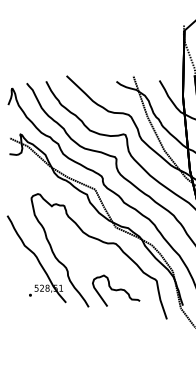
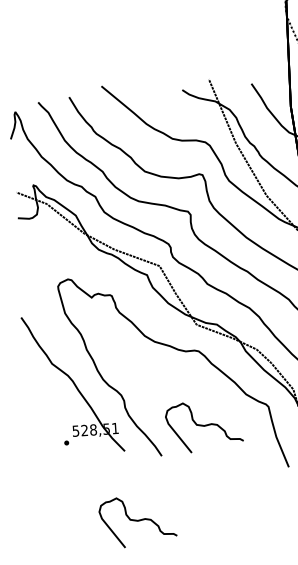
curve: (71, 346) -> (138, 521), added

